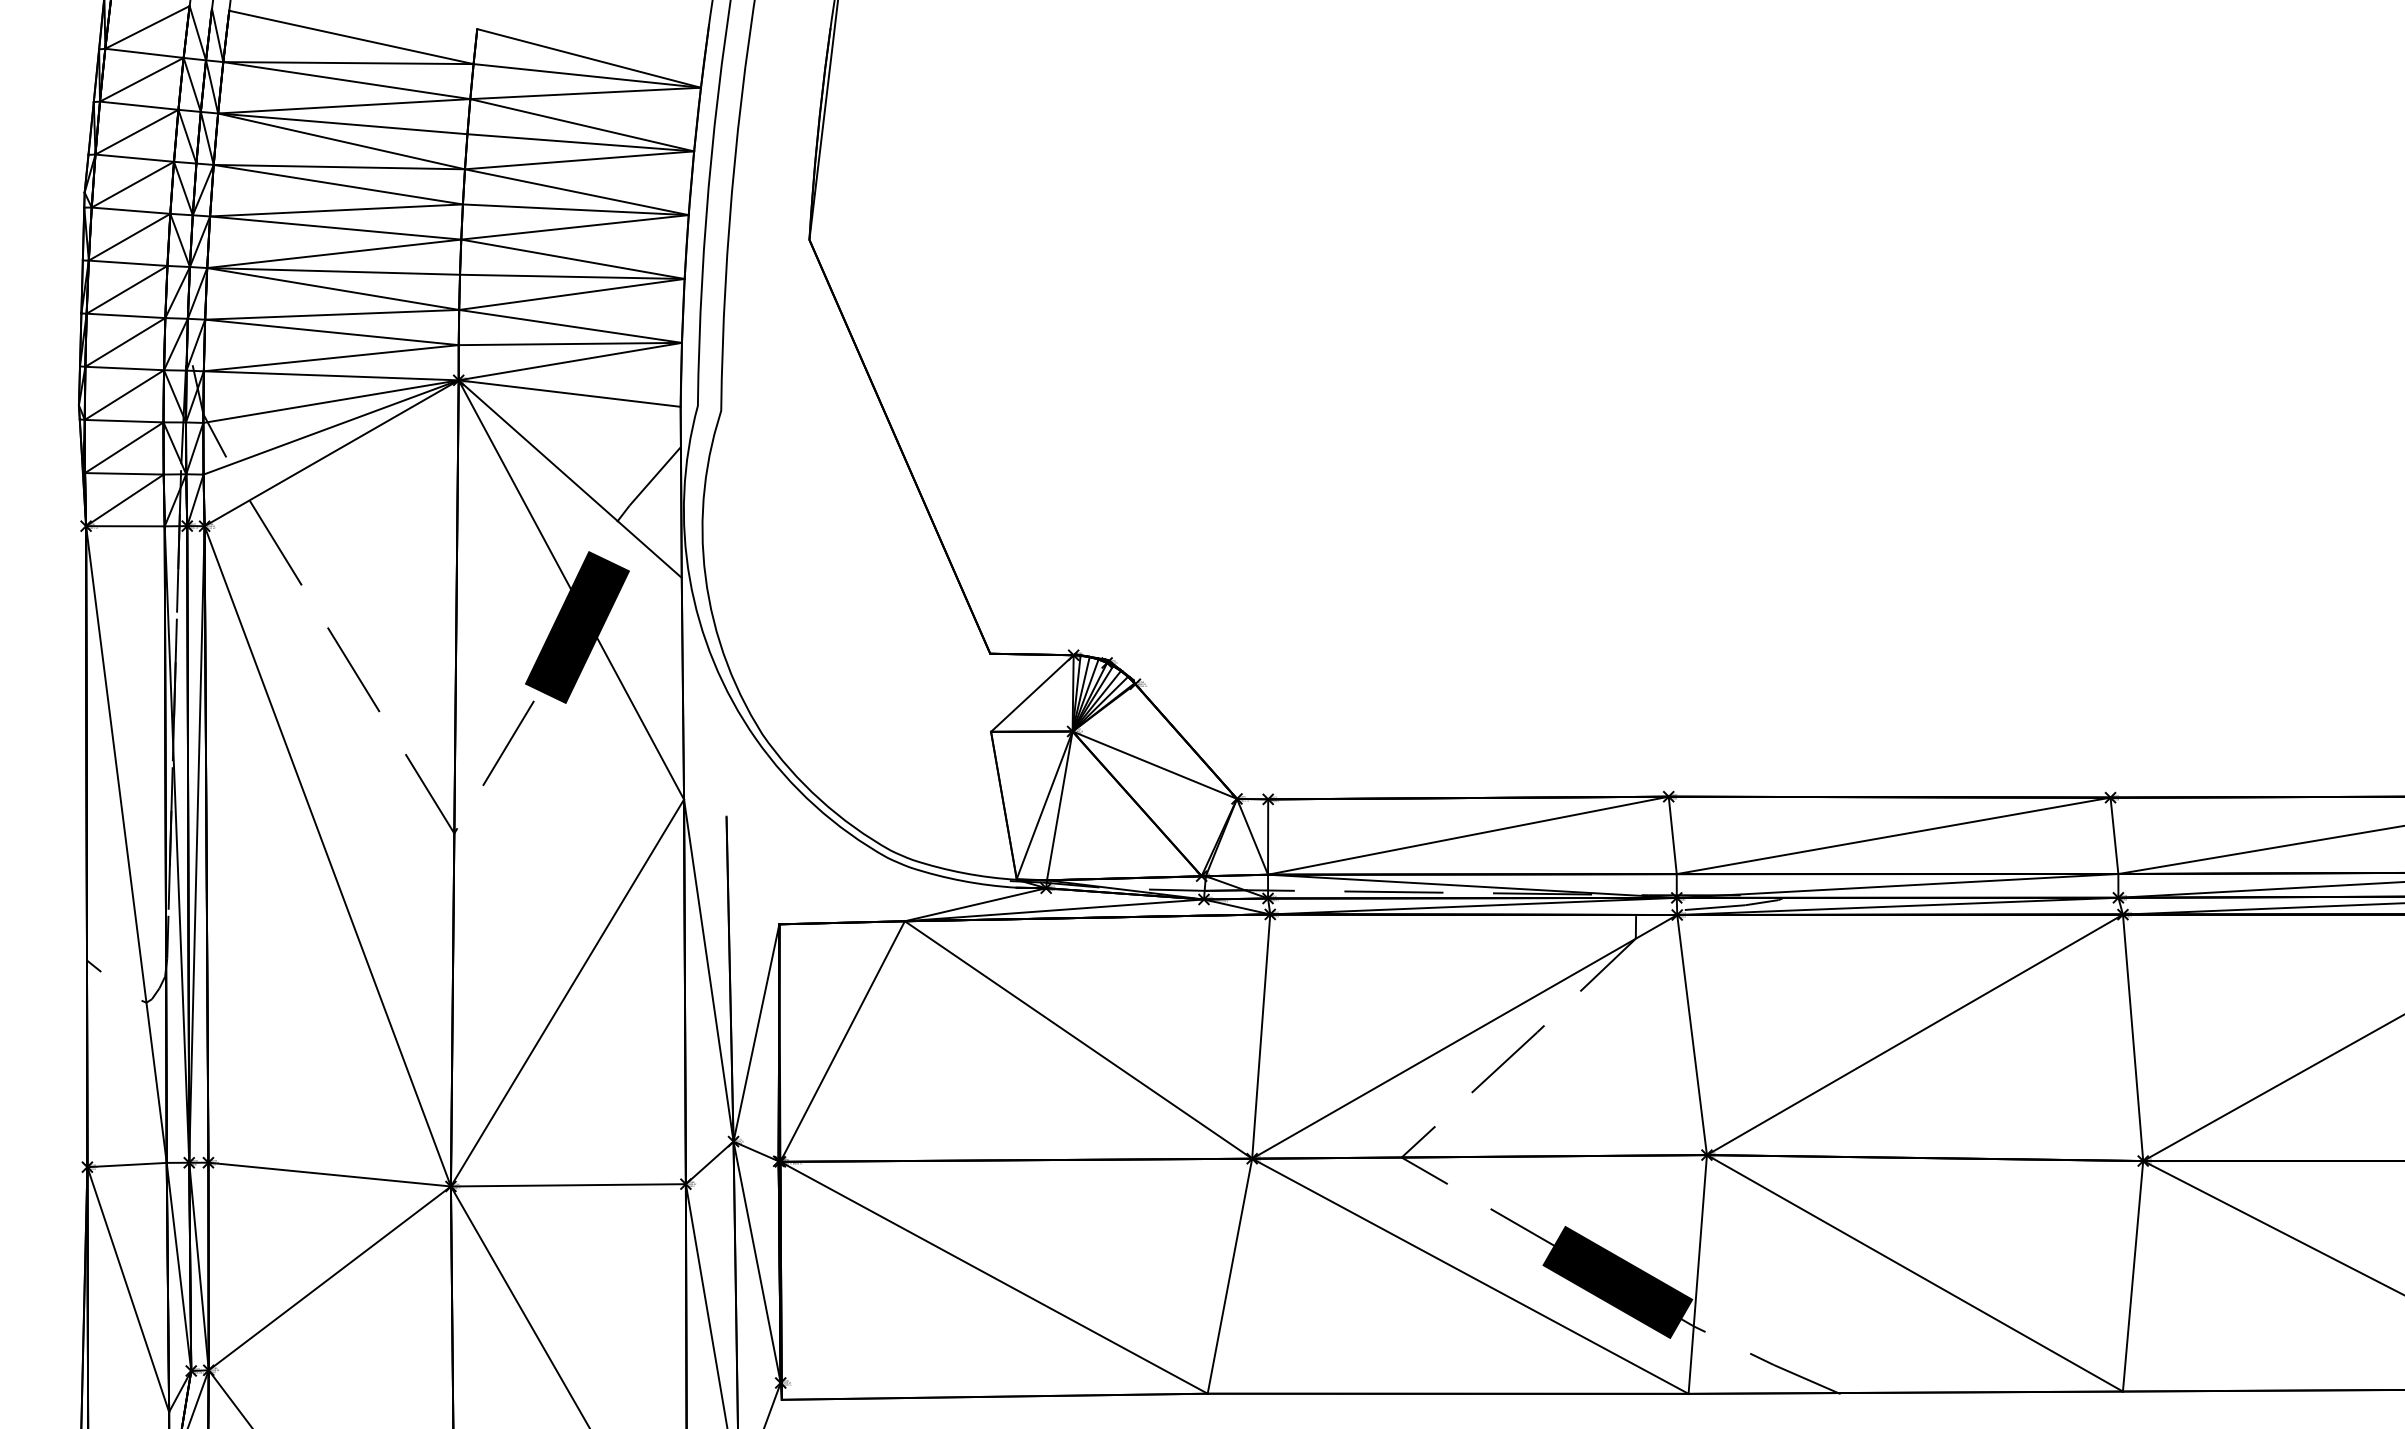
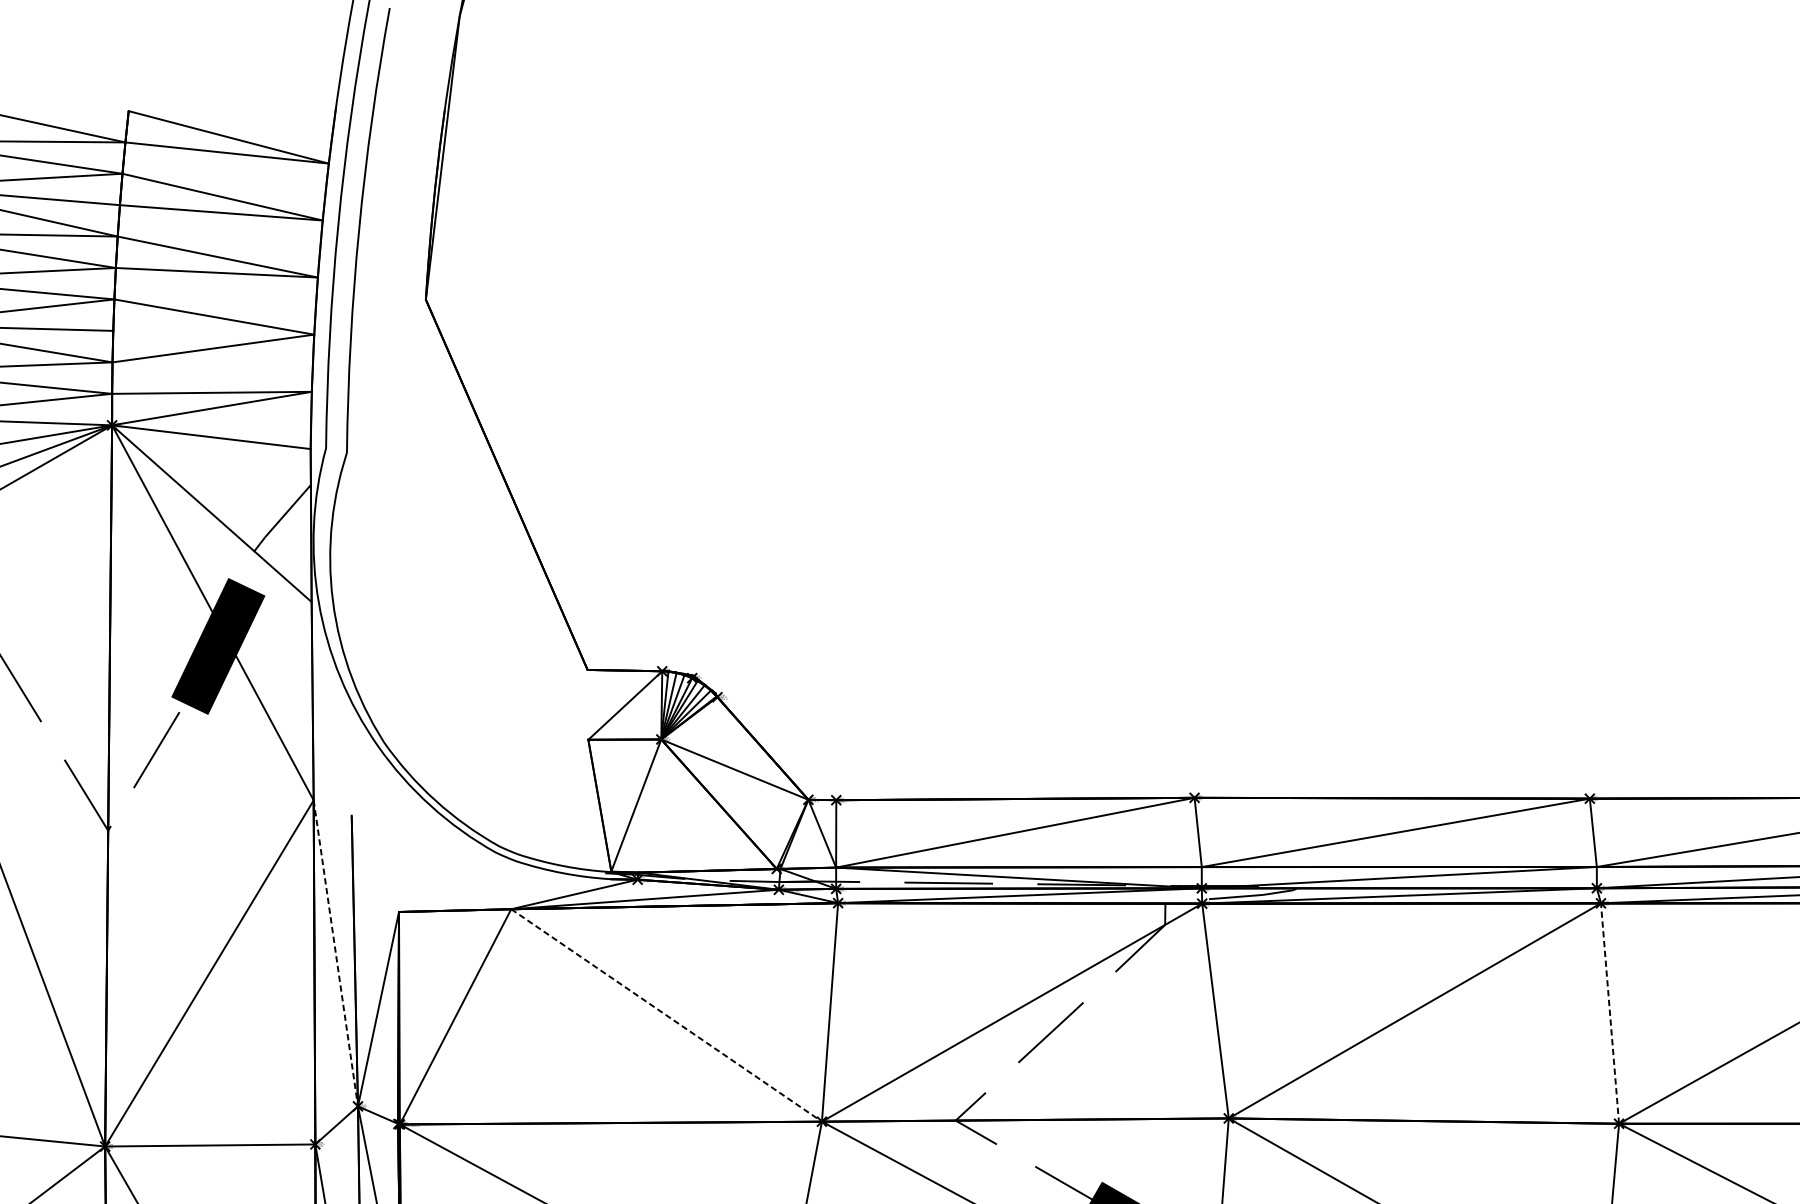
line: (585, 93) -> (225, 168), removed
line: (579, 160) -> (220, 228), removed
line: (574, 227) -> (215, 288), removed
line: (572, 276) -> (213, 332), removed
line: (570, 325) -> (212, 376), removed
line: (1059, 805) -> (649, 805), removed
line: (708, 970) -> (335, 953), solid -> dashed
line: (2133, 1037) -> (1610, 1013), solid -> dashed
line: (1078, 1040) -> (666, 1015), solid -> dashed

